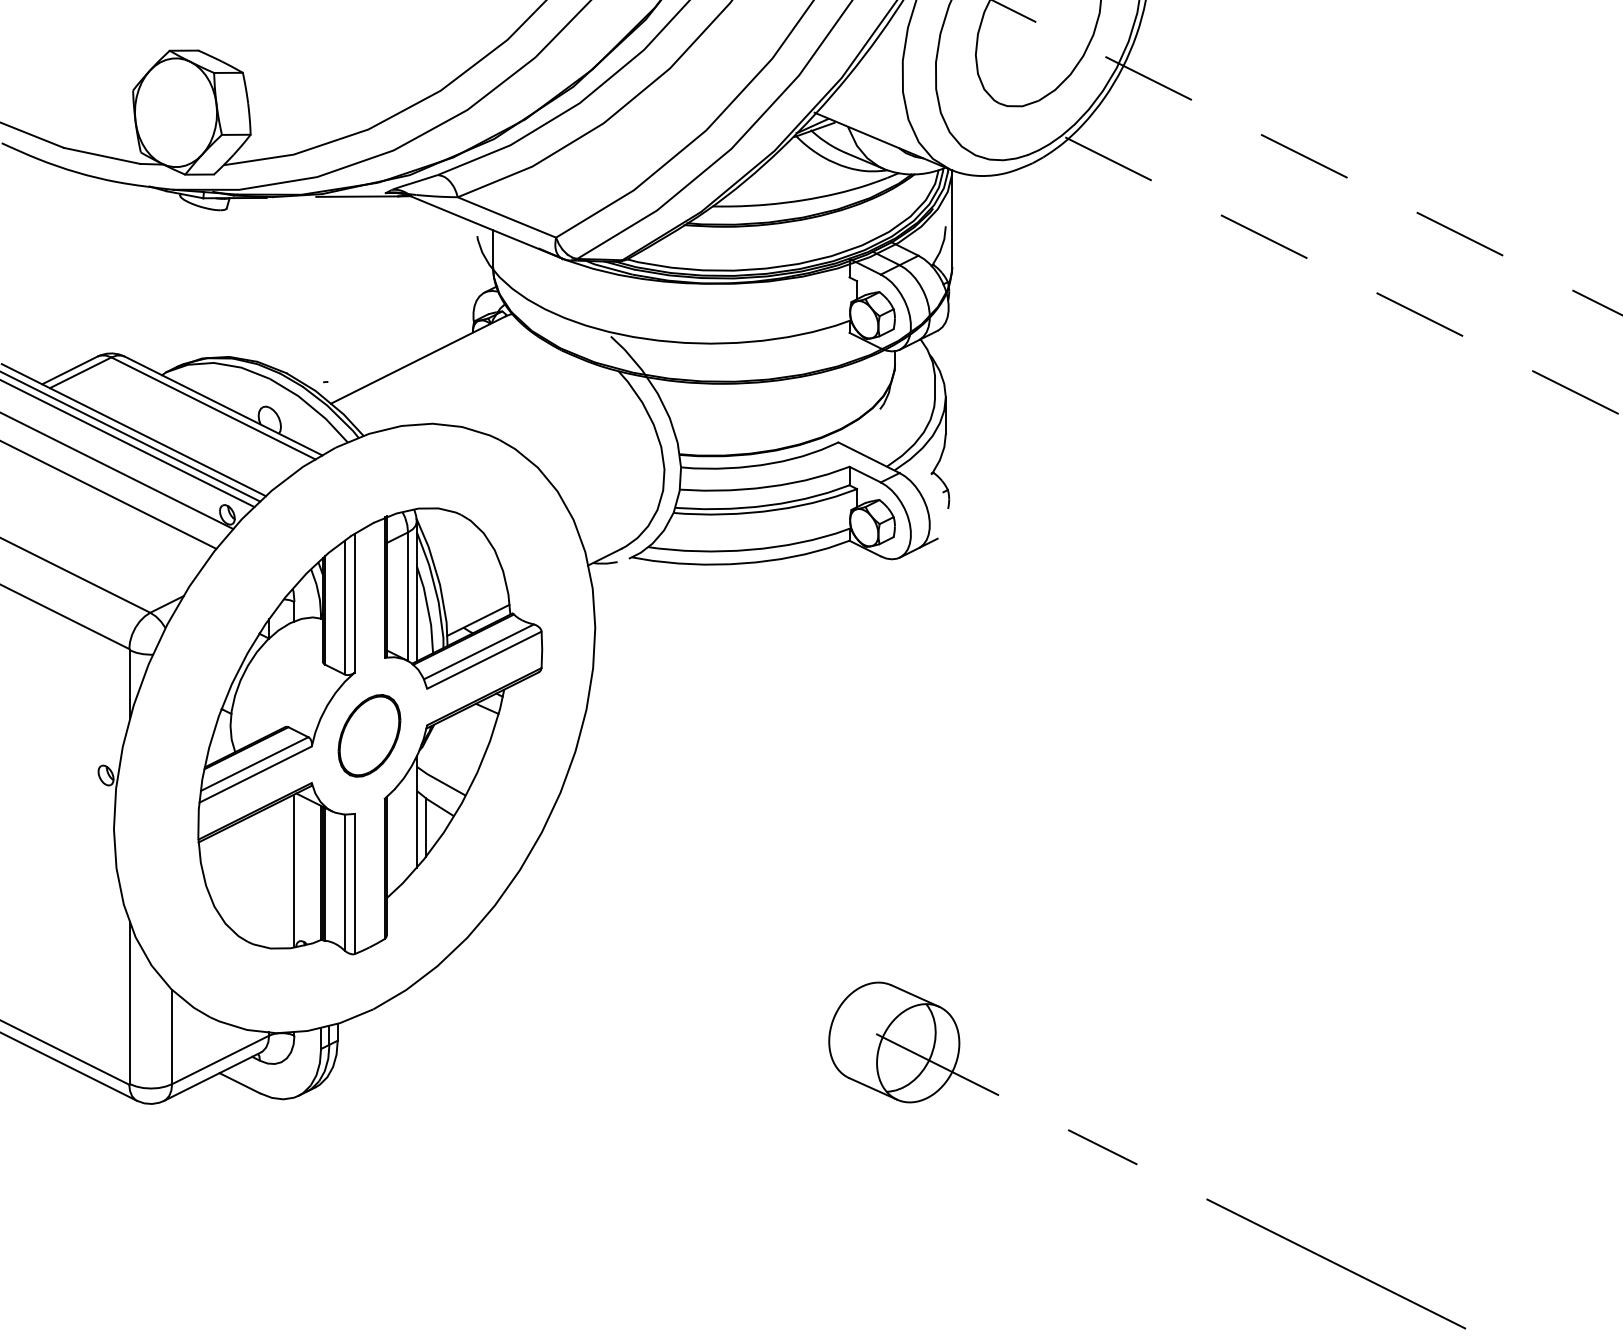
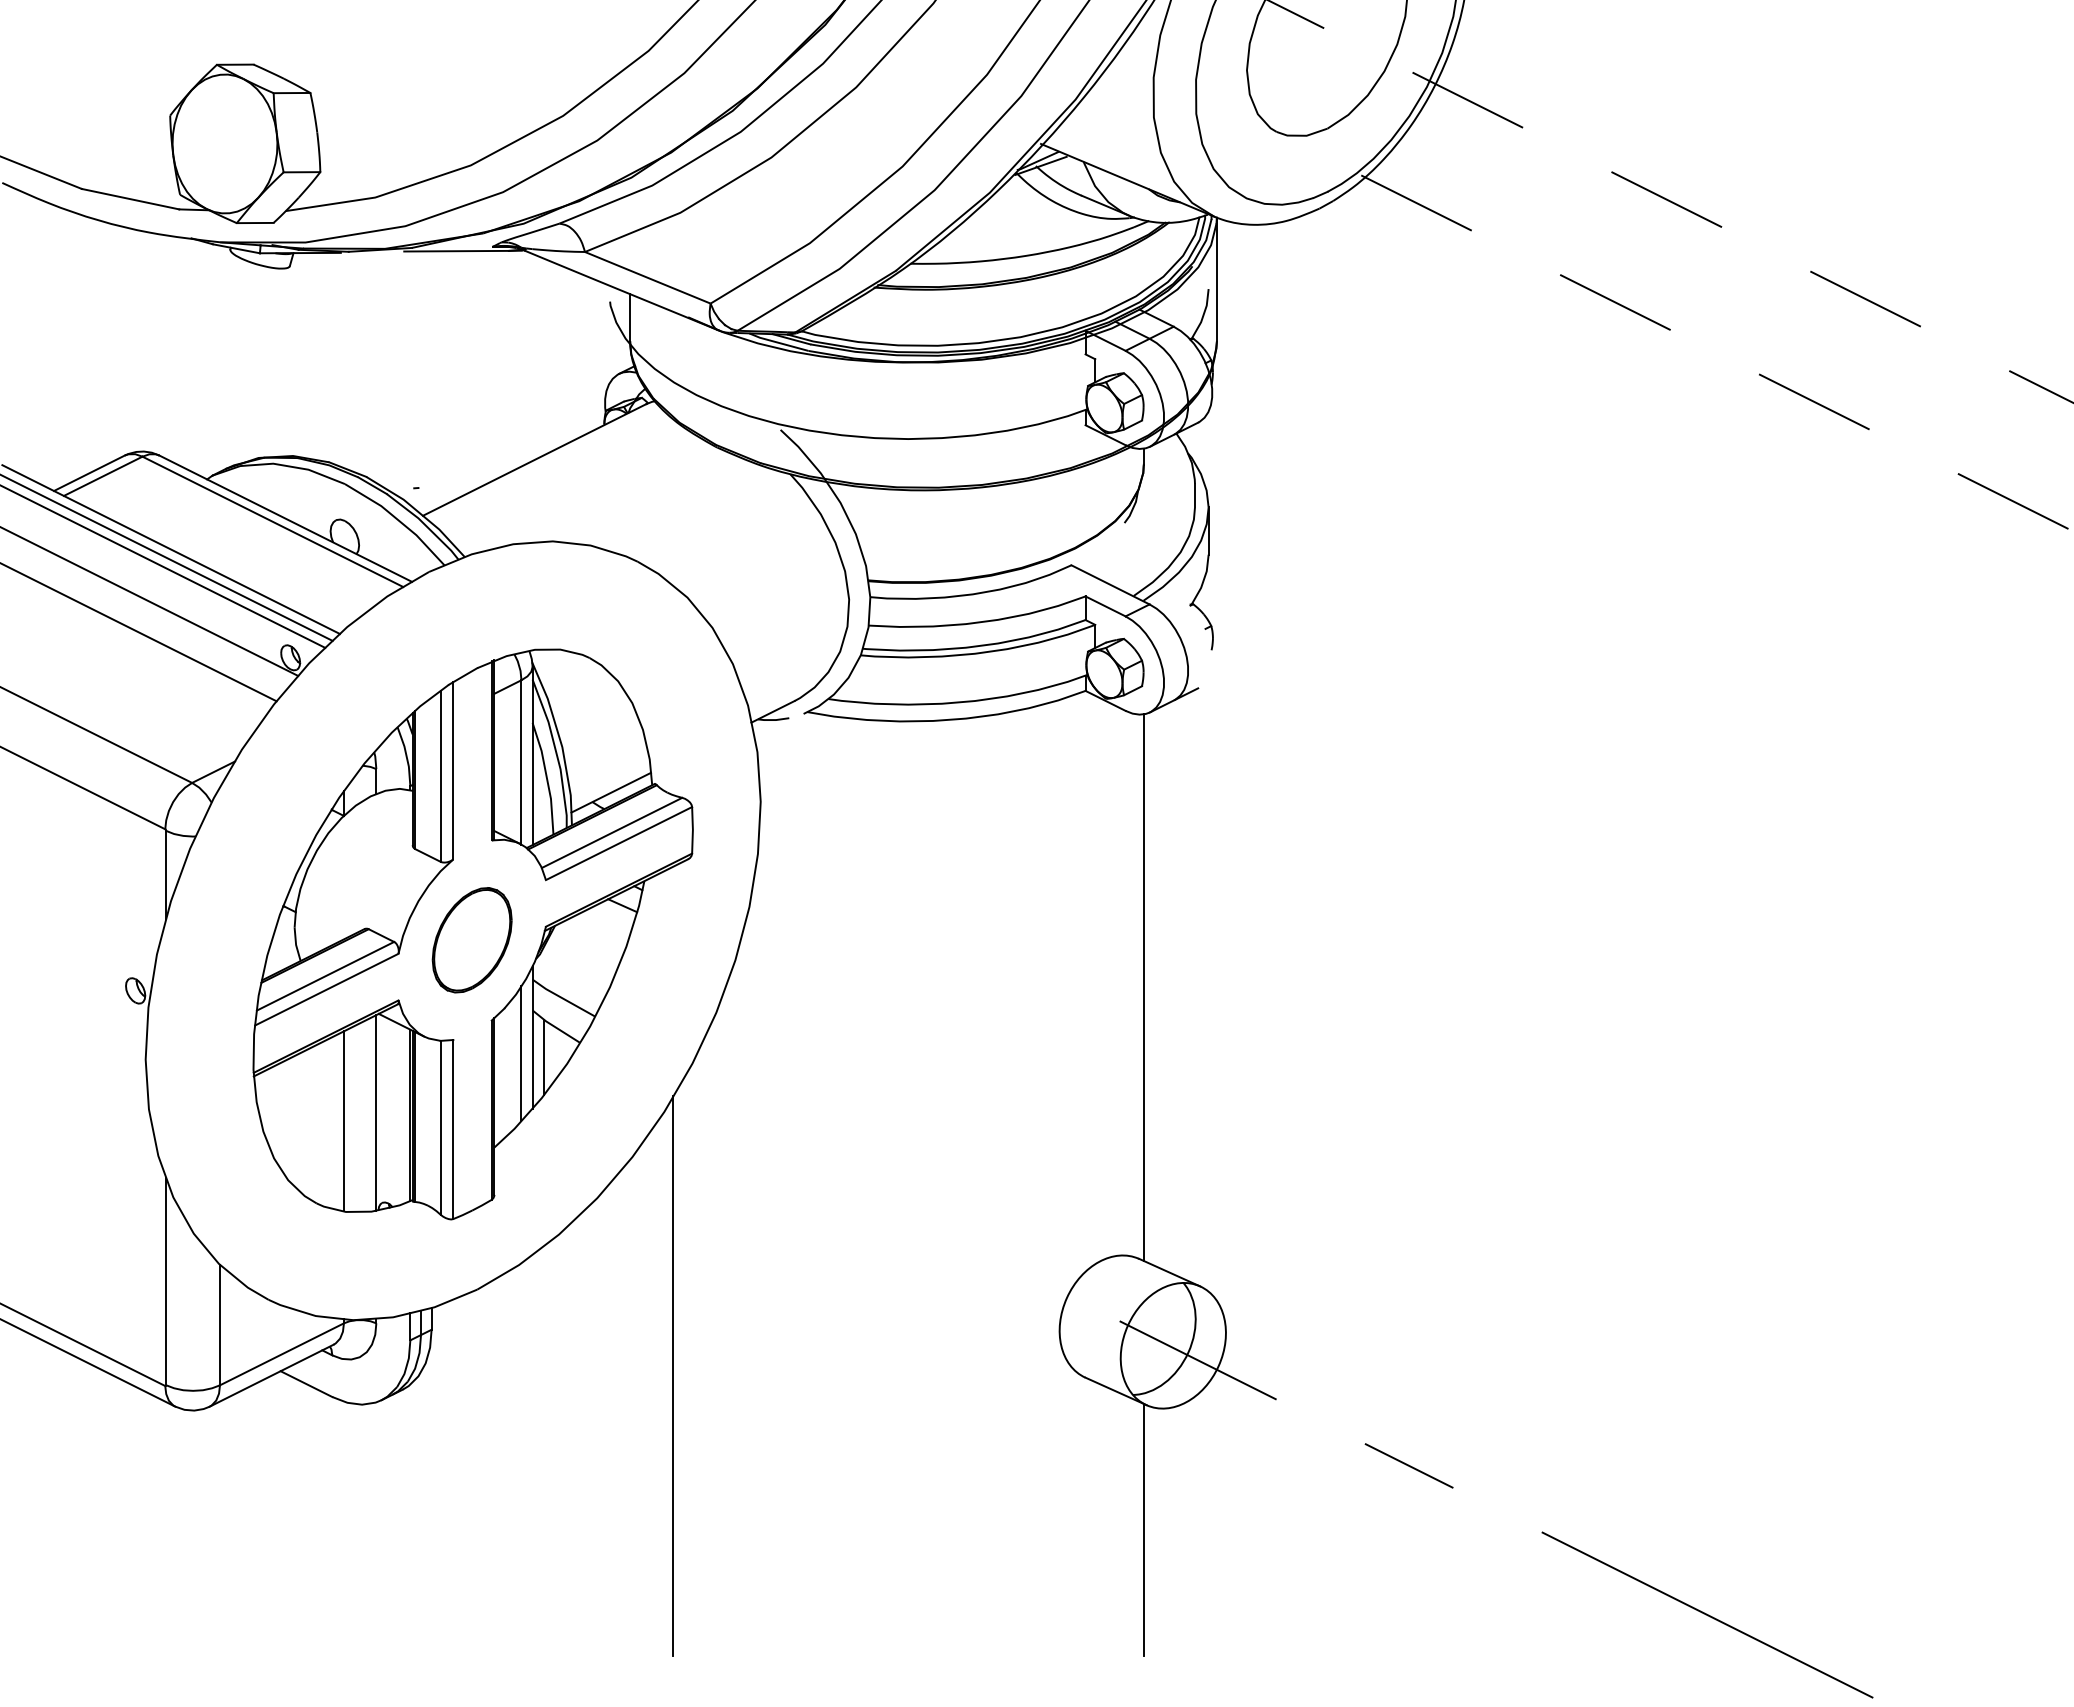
line: (894, 772) -> (1143, 987), added
line: (408, 824) -> (521, 1053), added
line: (268, 877) -> (343, 1121), added
line: (527, 1076) -> (673, 1375), added
line: (894, 1197) -> (1143, 1529), added

